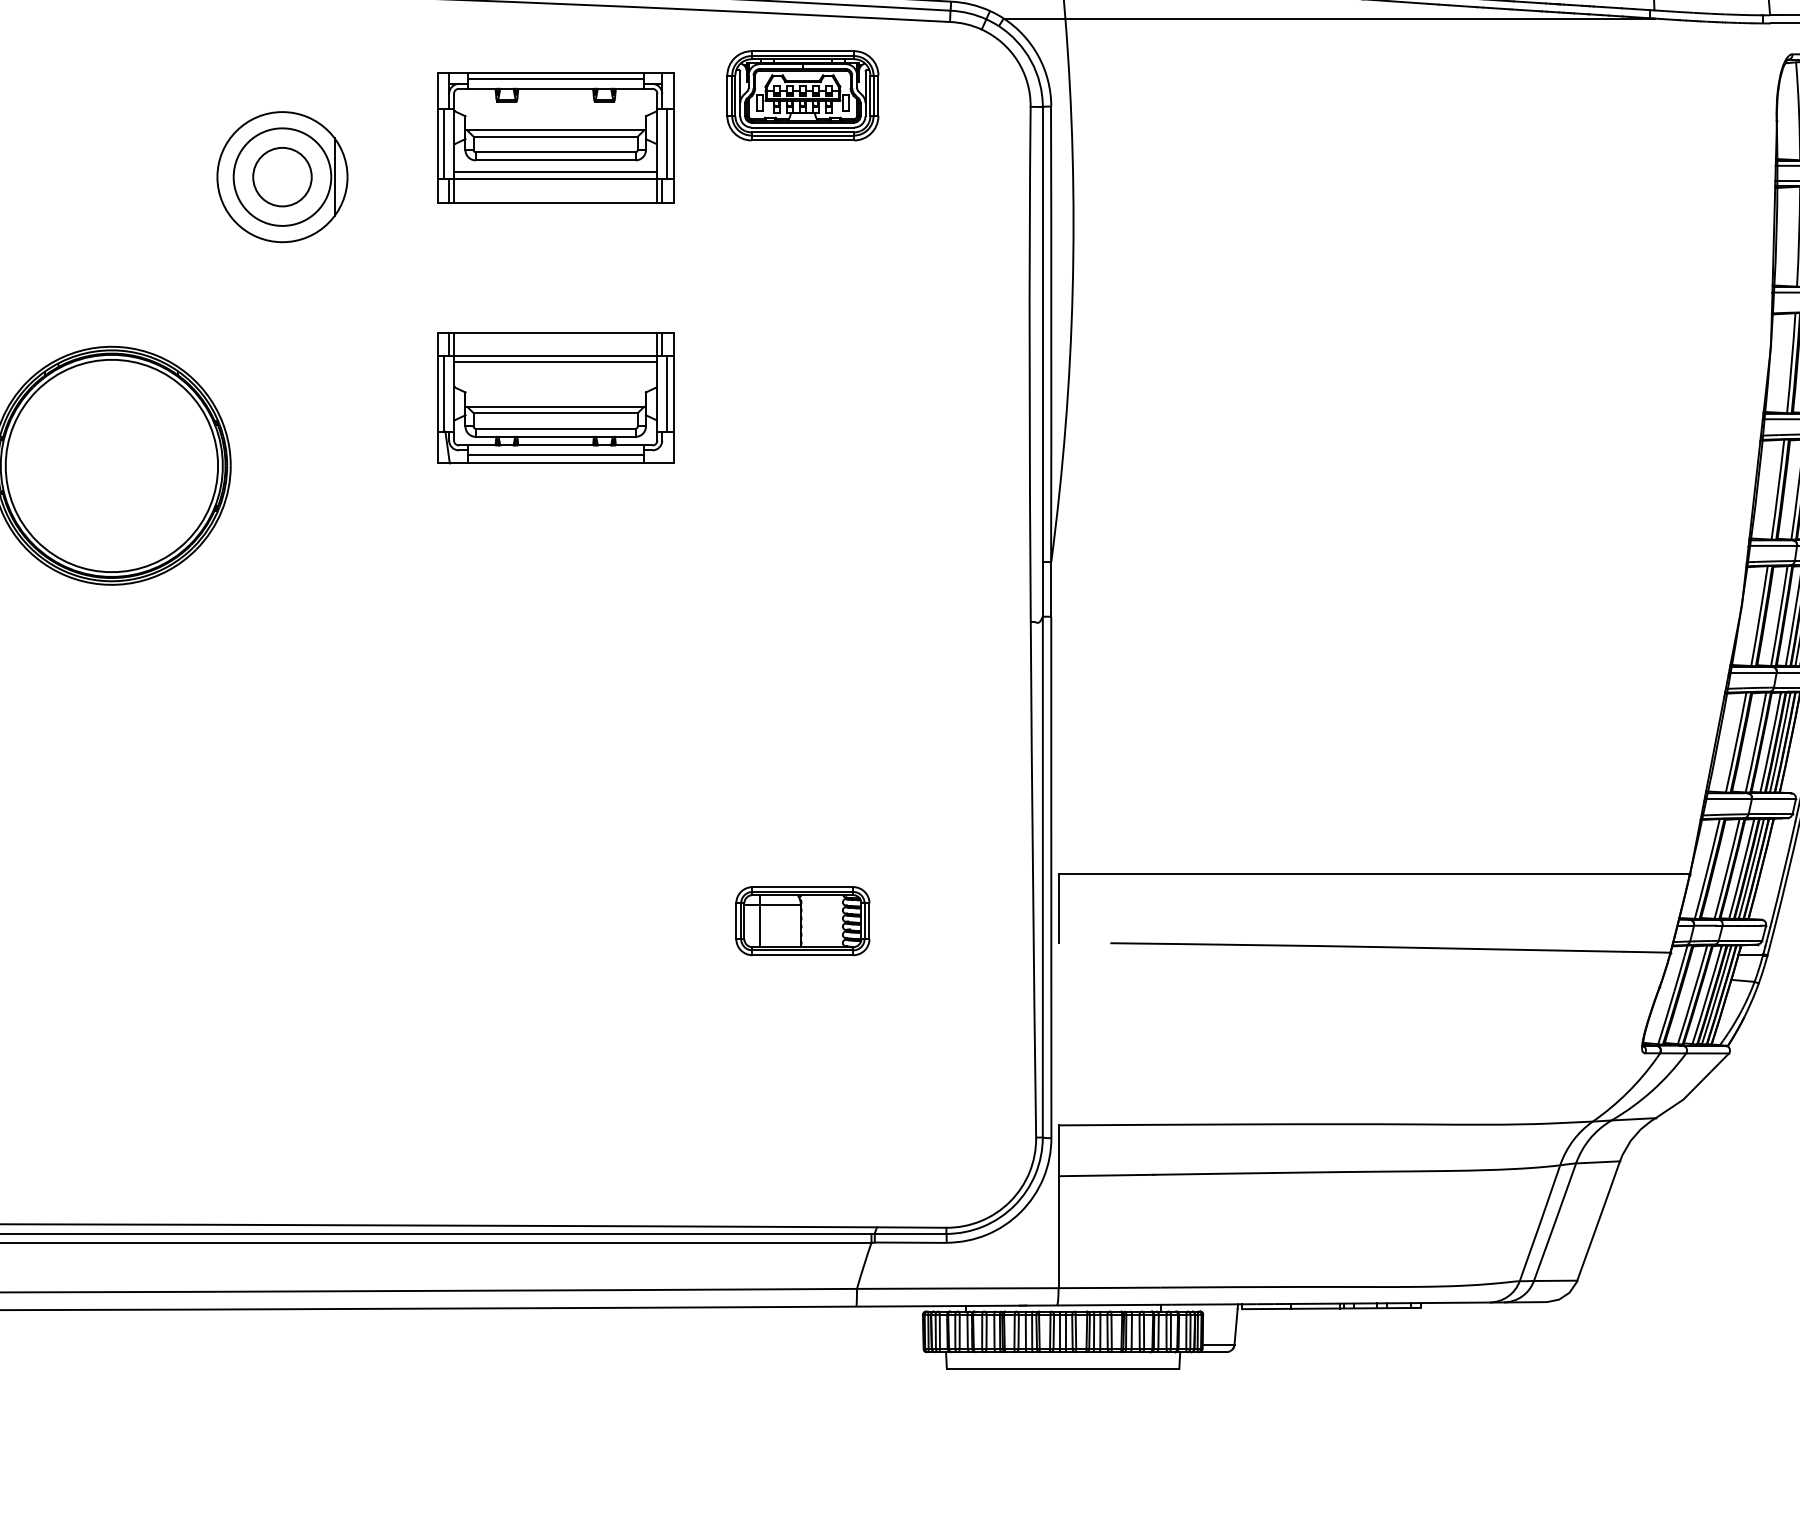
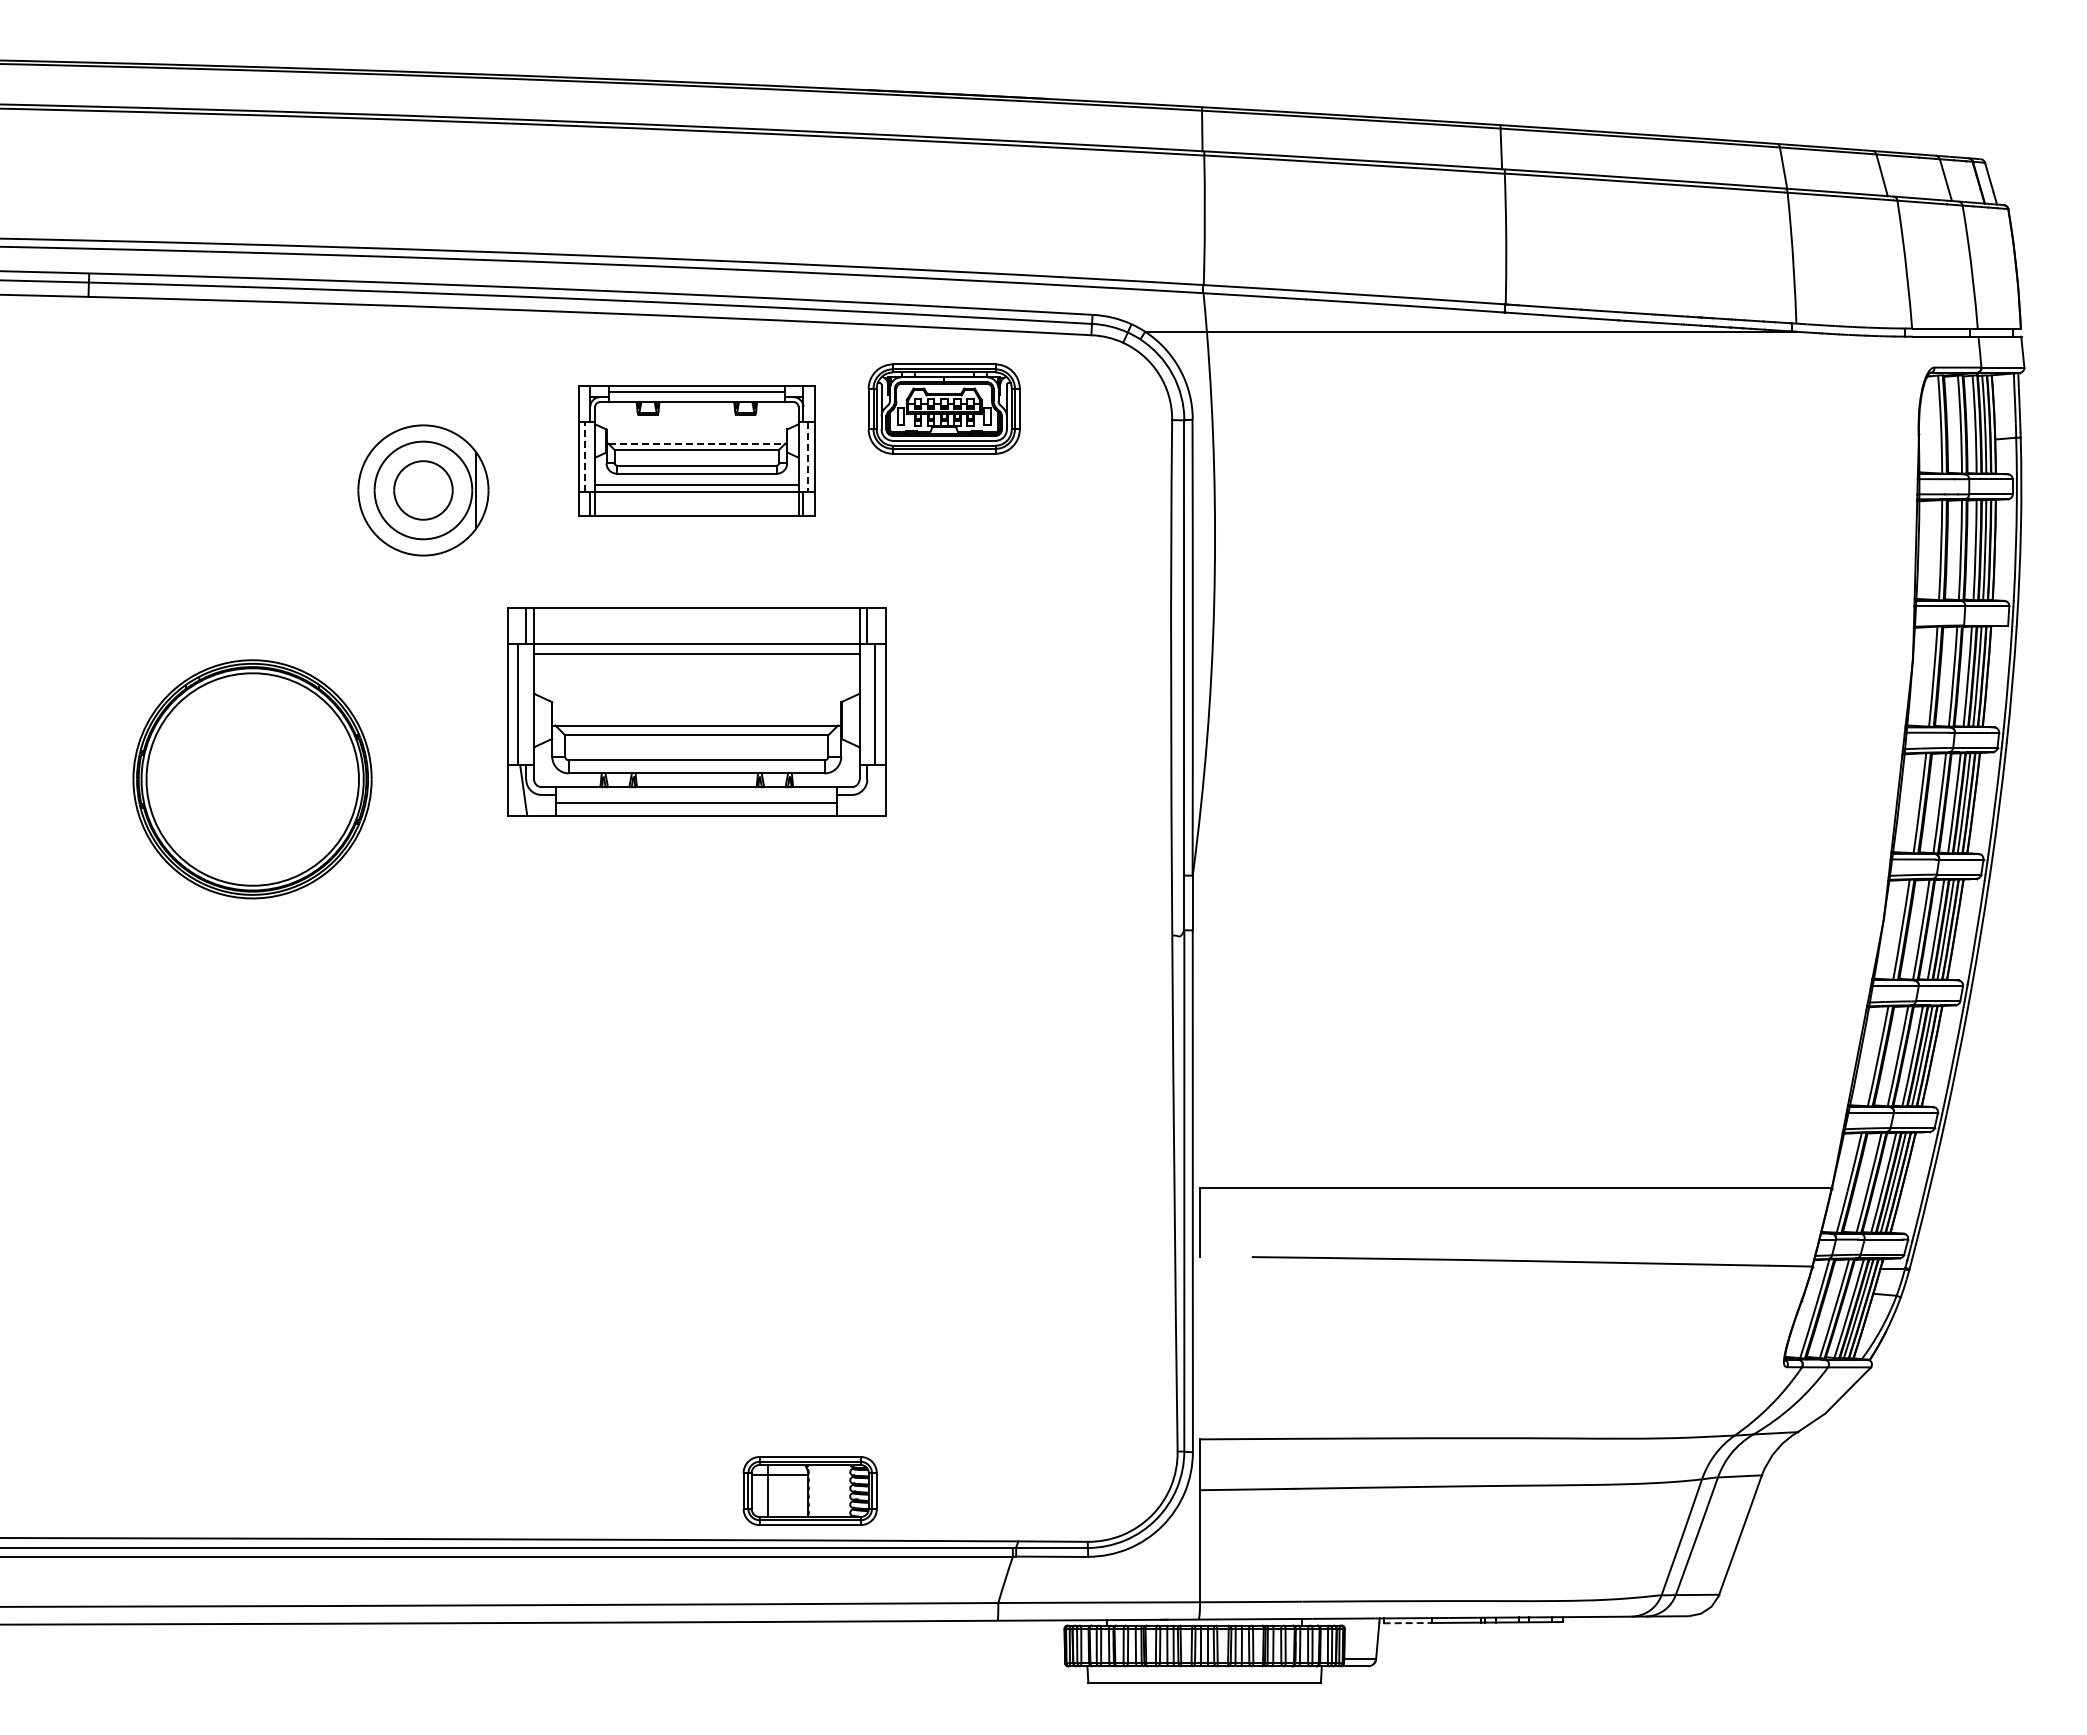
line: (556, 130) -> (697, 443), solid -> dashed
line: (444, 144) -> (585, 457), solid -> dashed
line: (667, 144) -> (808, 457), solid -> dashed
part: (555, 398) -> (696, 711), size x1.6
part: (802, 920) -> (809, 1490), moved
arc: (1266, 1309) -> (1408, 1623), solid -> dashed

